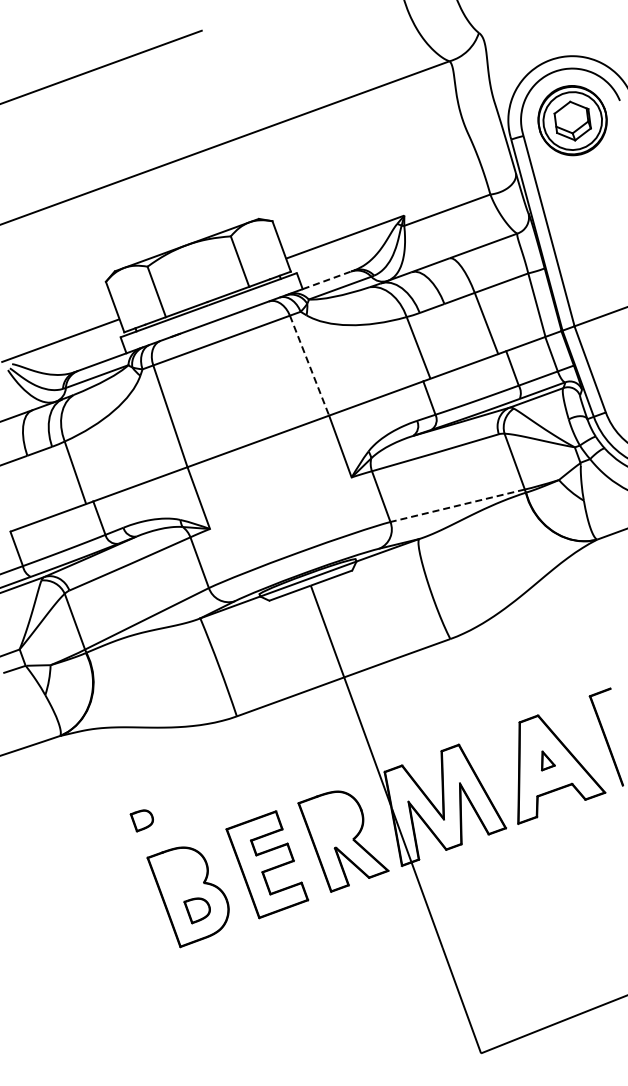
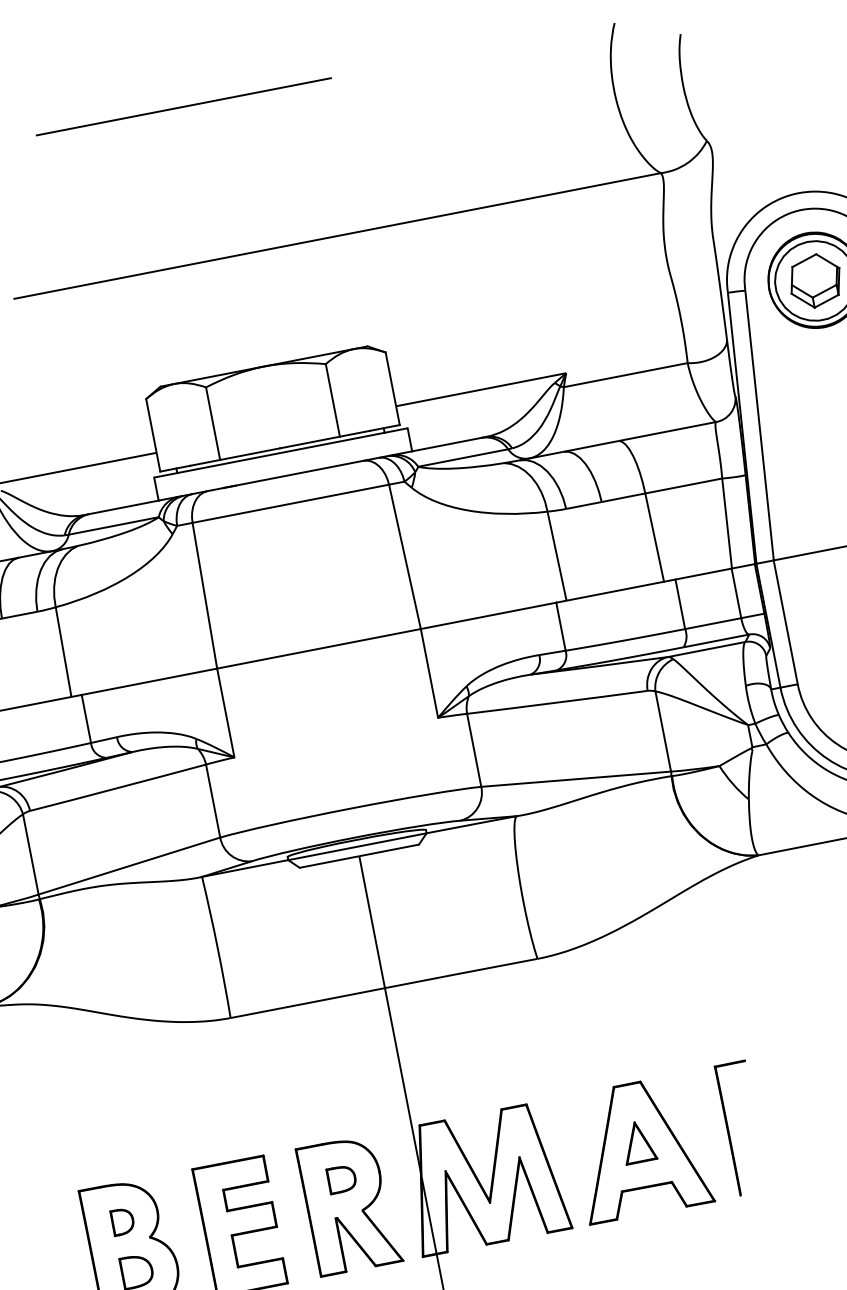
line: (326, 280) -> (446, 444), dashed -> solid
line: (309, 365) -> (404, 556), dashed -> solid
line: (457, 505) -> (576, 778), dashed -> solid
part: (548, 760) -> (644, 1145), size x1.67
part: (141, 820) -> (339, 1180), moved
part: (181, 875) -> (121, 1222), added

